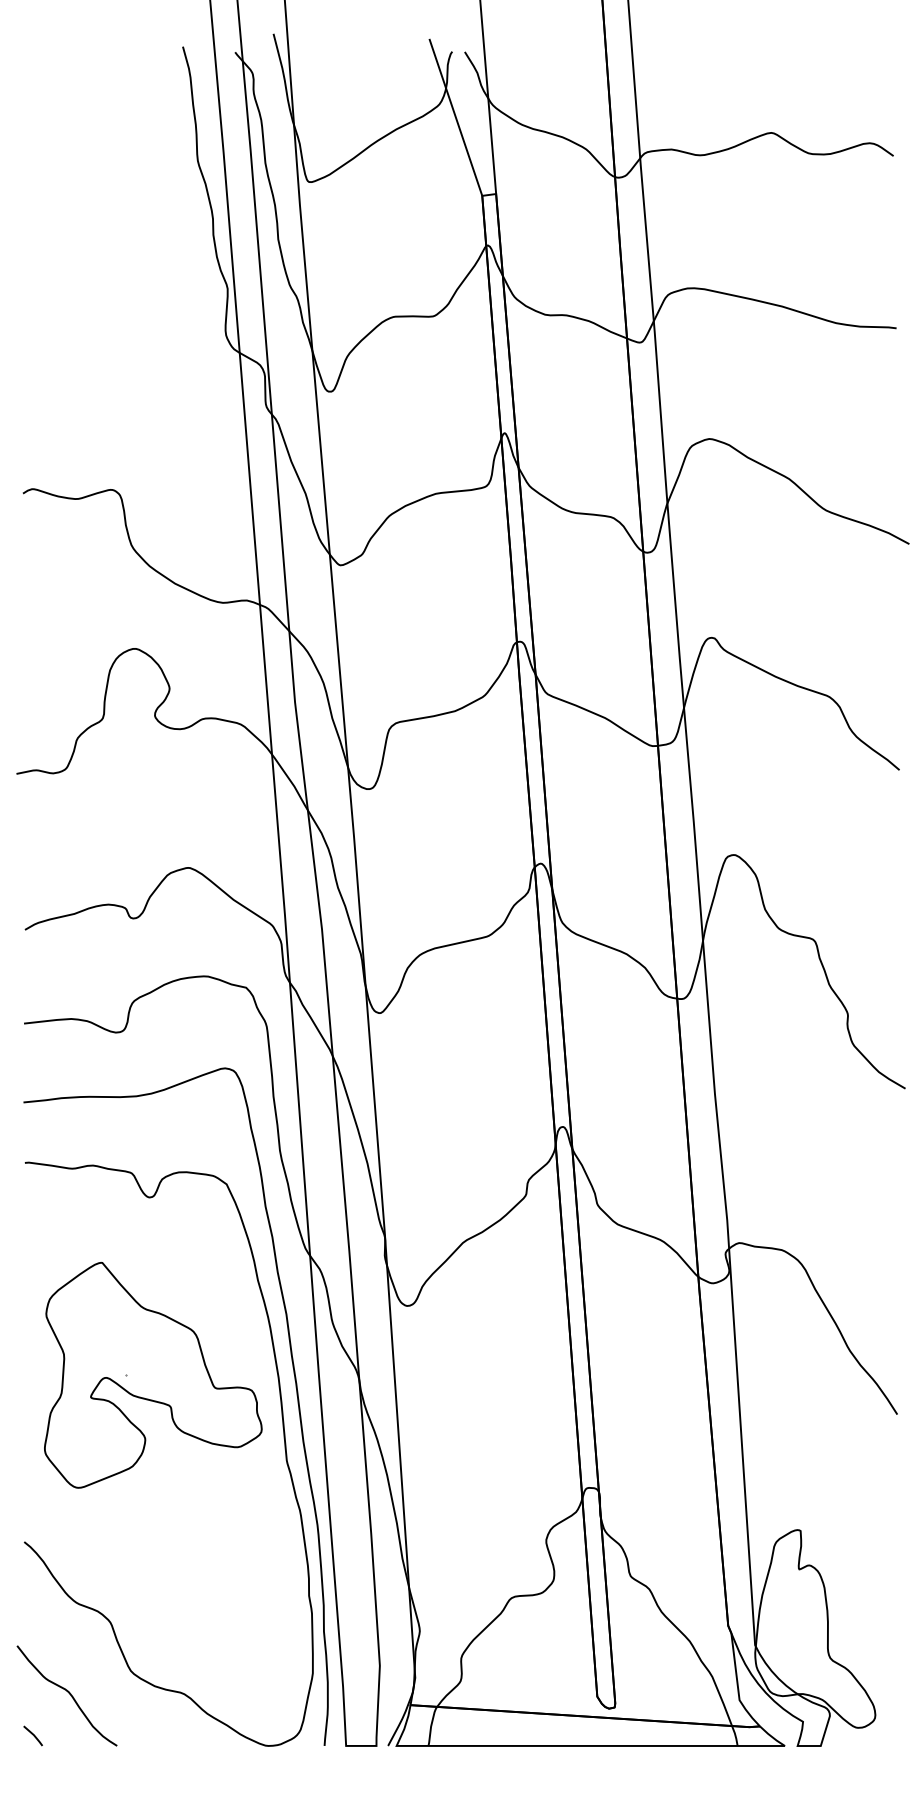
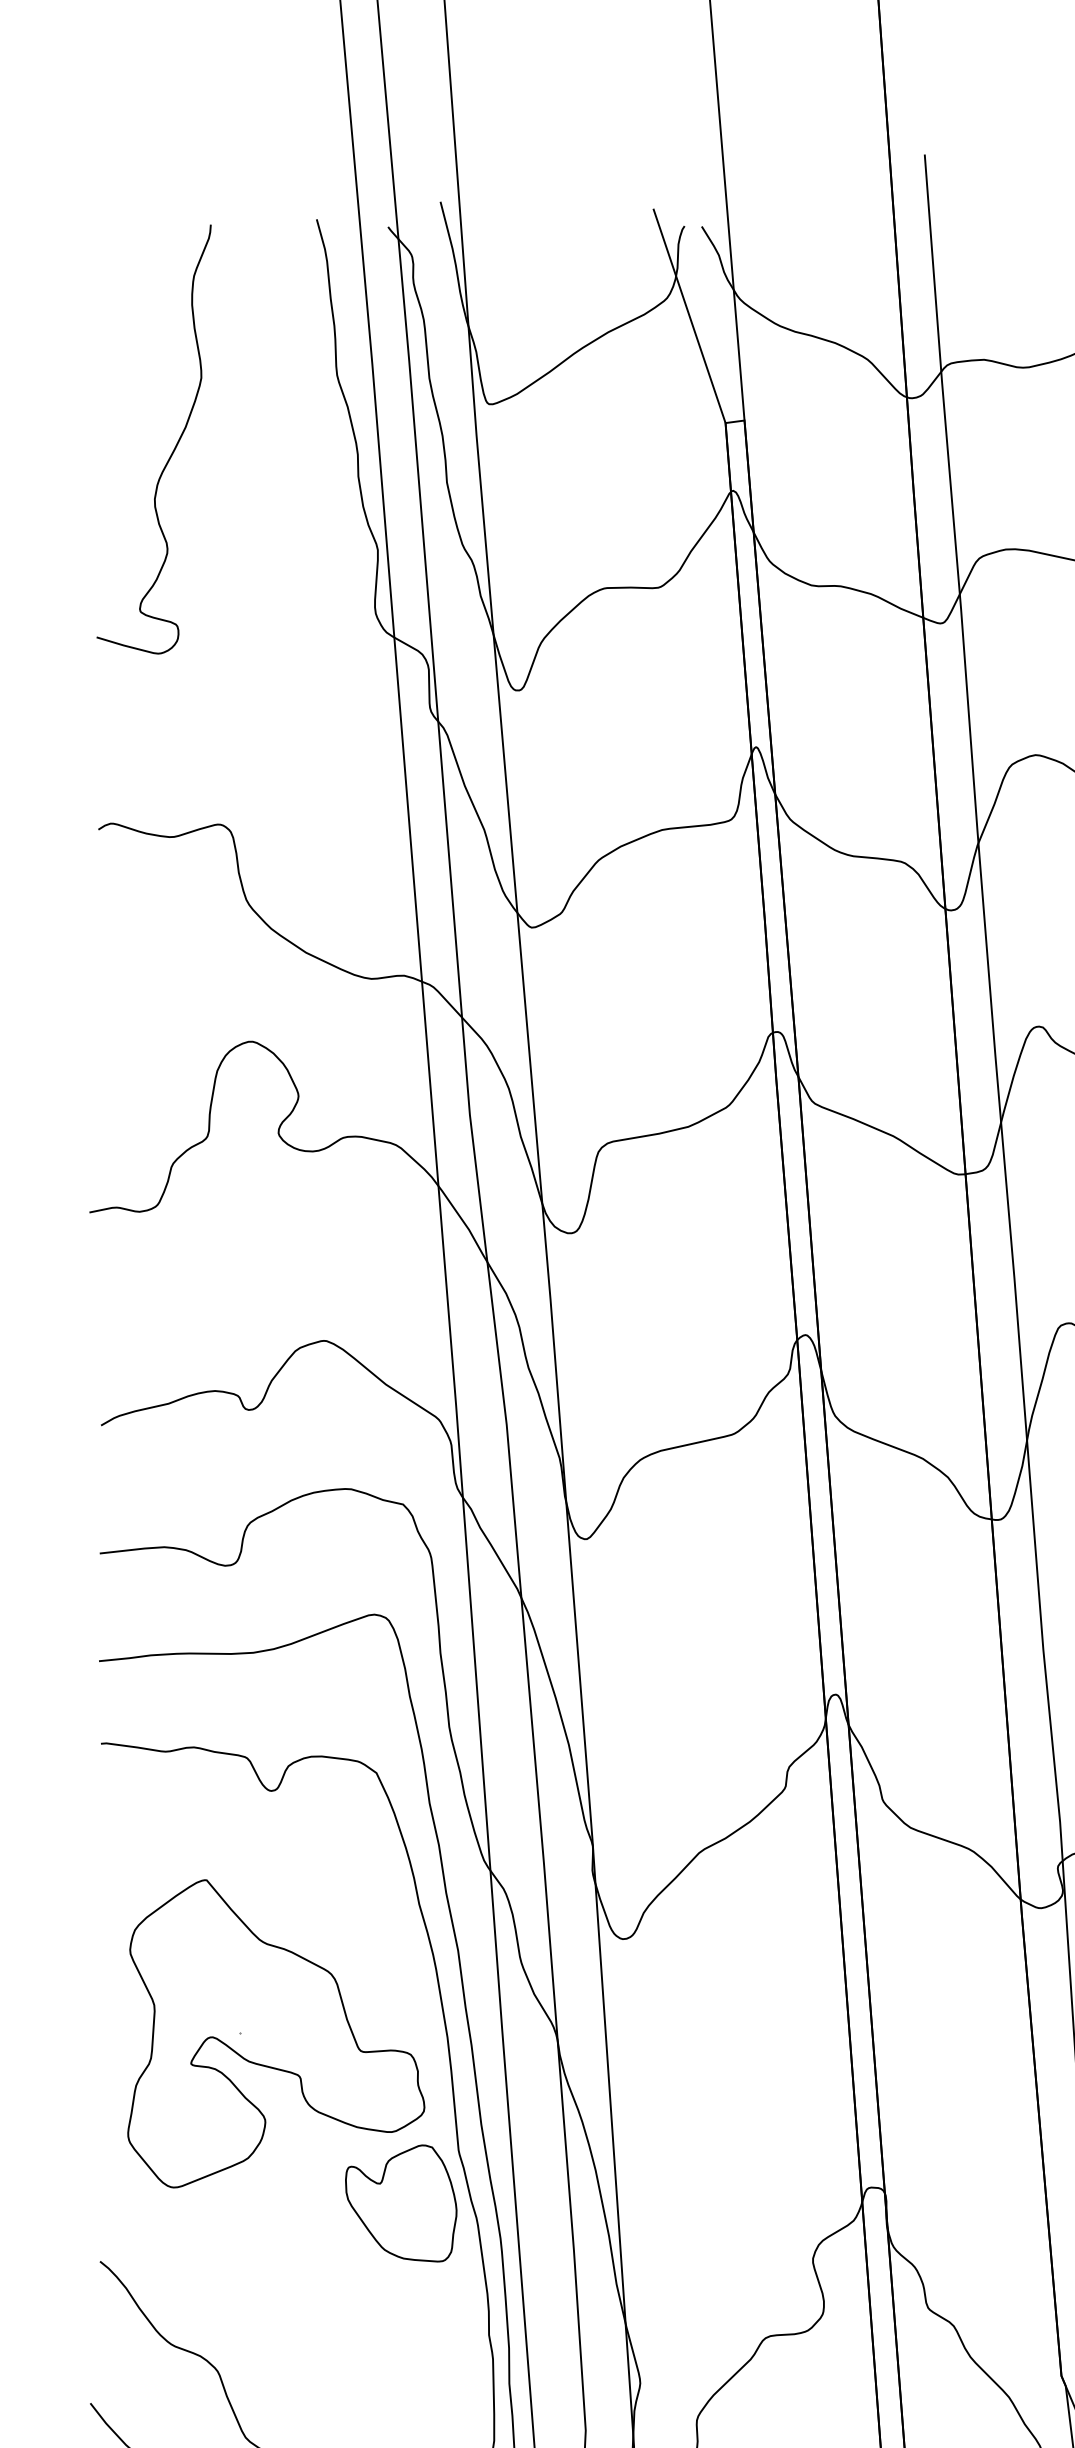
curve: (77, 215) -> (172, 449), added
part: (244, 1499) -> (400, 2203), added

